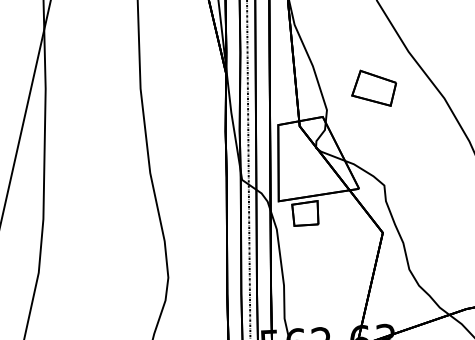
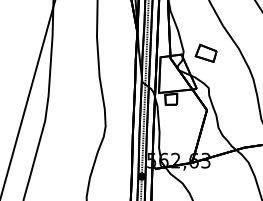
part: (372, 86) -> (205, 52), moved

